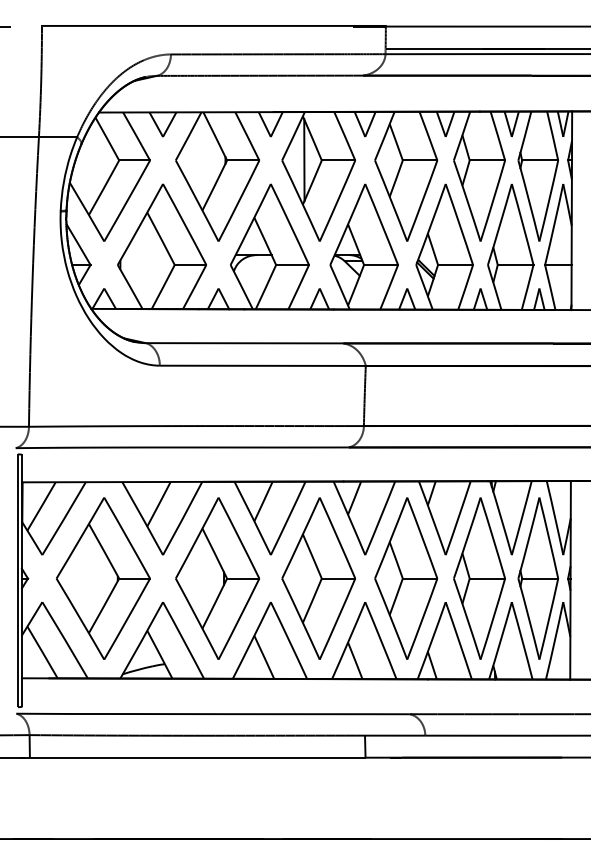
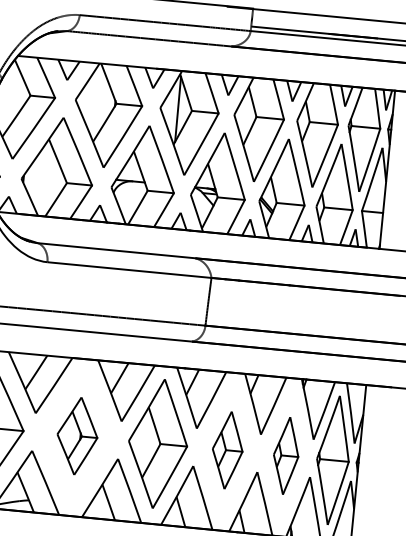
part: (217, 578) -> (77, 436), size x0.6
part: (405, 578) -> (227, 450), size x0.6
part: (479, 578) -> (286, 455), size x0.6

